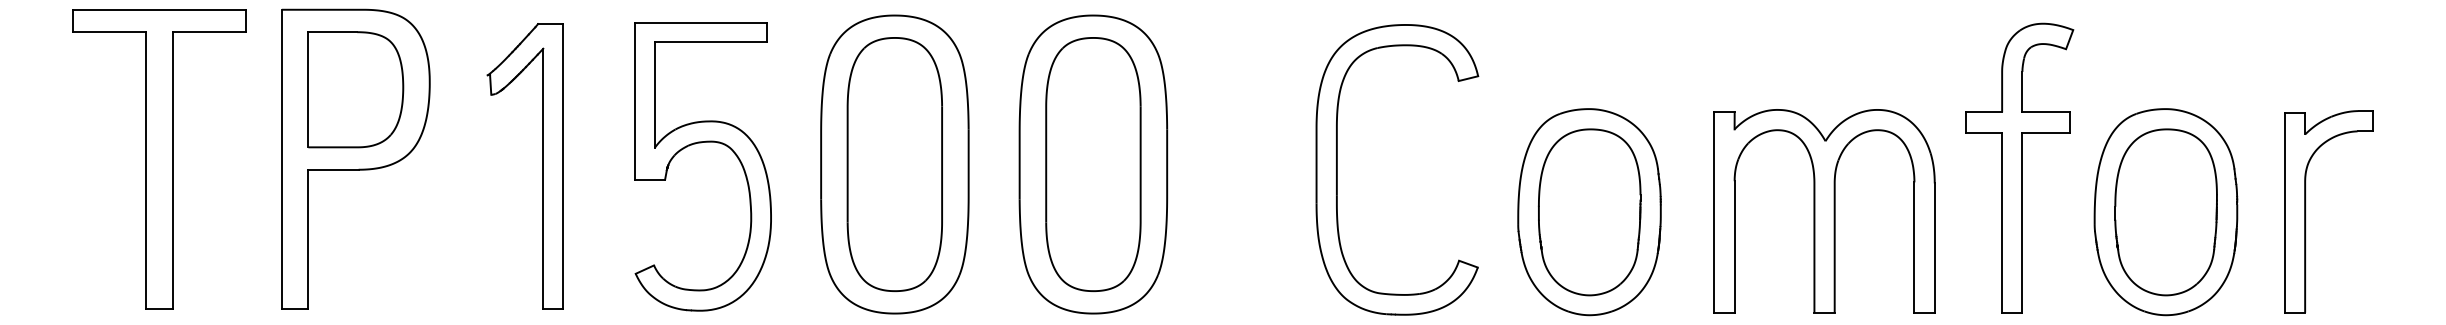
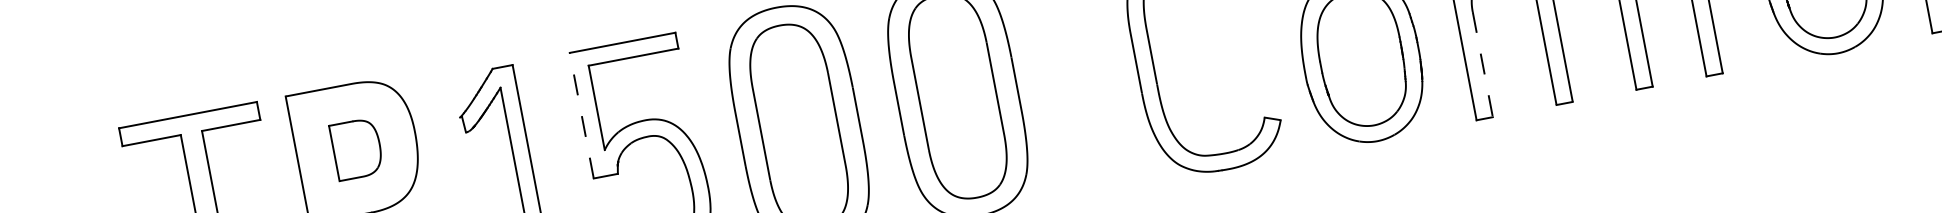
part: (355, 89) -> (356, 148), size x0.6
line: (634, 101) -> (581, 116), solid -> dashed
line: (1734, 247) -> (1482, 65), solid -> dashed

